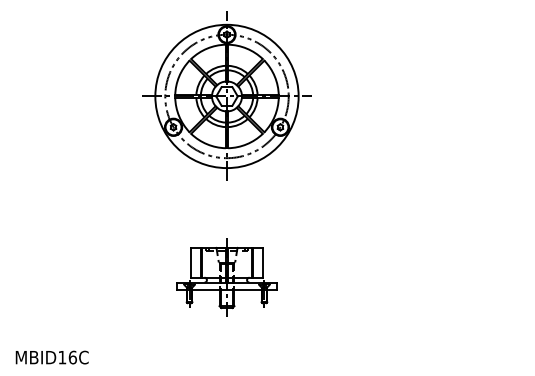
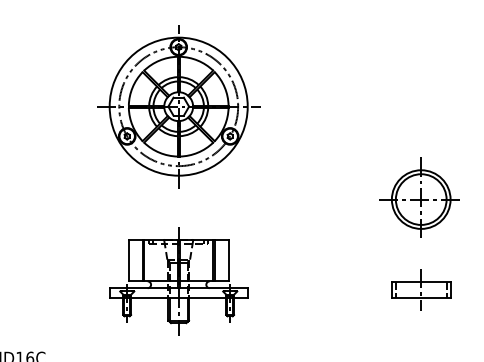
part: (476, 190) -> (419, 197), added
part: (226, 277) -> (178, 281), size x1.43
part: (478, 286) -> (420, 289), added

